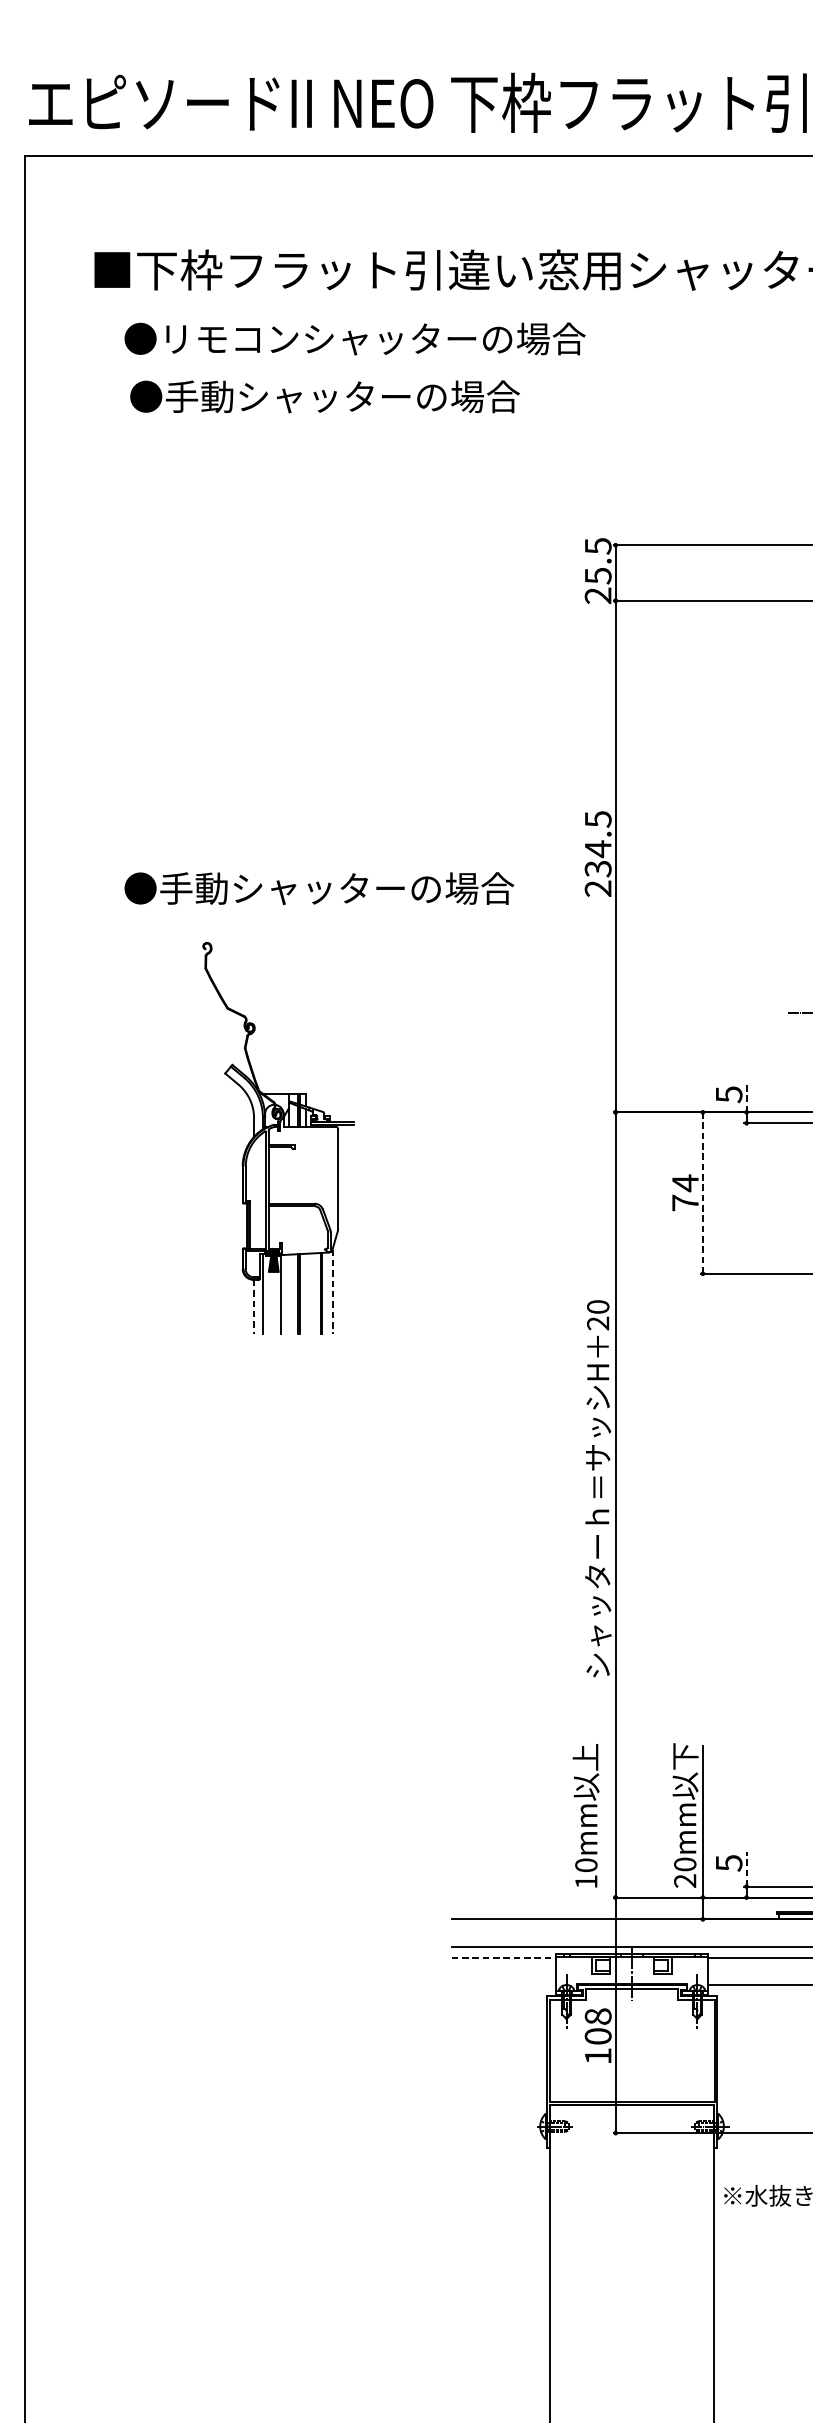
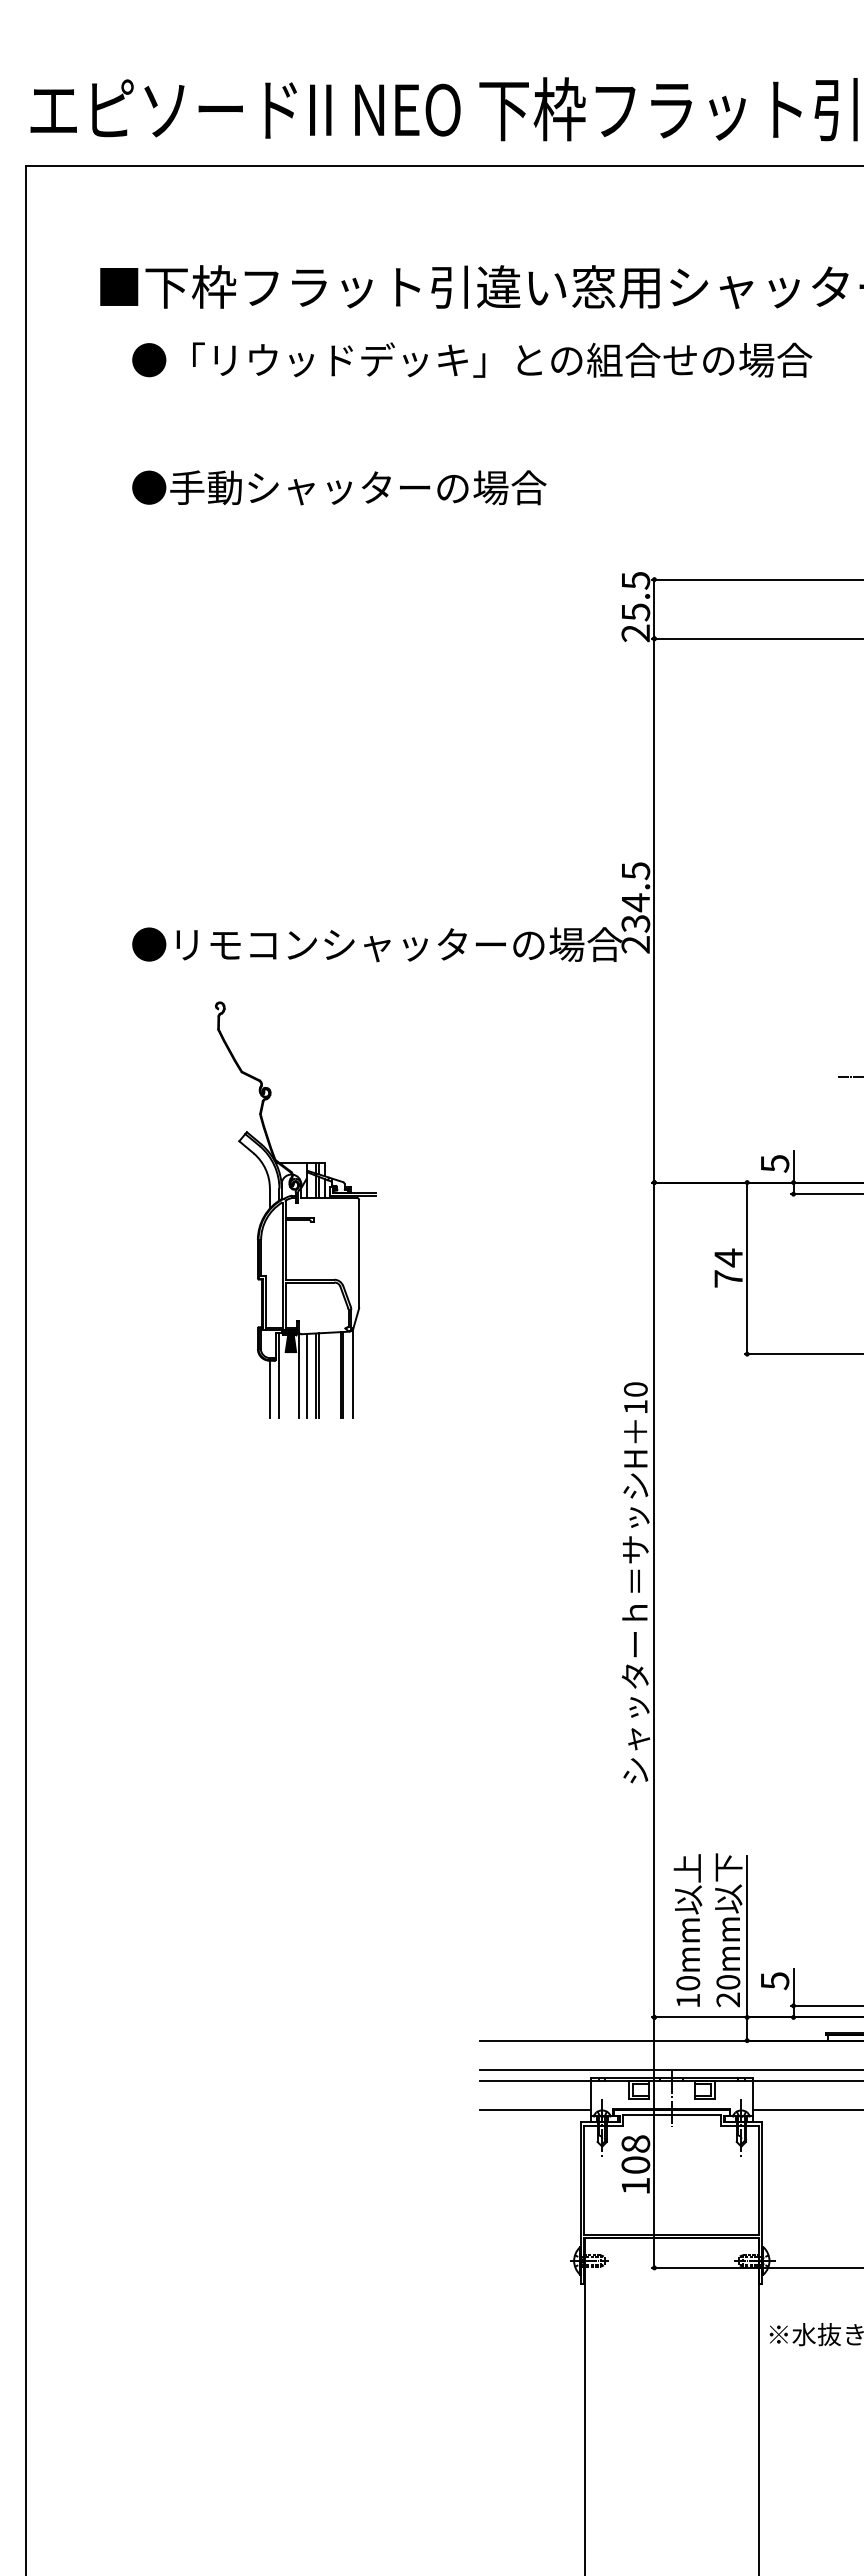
text: (465, 338) -> (494, 359), ●リモコンシャッターの場合 -> ●「リウッドデッキ」との組合せの場合
text: (325, 396) -> (339, 487), moved
text: (373, 888) -> (396, 944), ●手動シャッターの場合 -> ●リモコンシャッターの場合
line: (746, 1097) -> (793, 1166), dashed -> solid
line: (703, 1193) -> (747, 1268), dashed -> solid
line: (332, 1291) -> (353, 1373), dashed -> solid
line: (288, 1294) -> (306, 1376), added
line: (253, 1306) -> (269, 1389), dashed -> solid
text: (597, 1322) -> (635, 1406), 20 -> 10
text: (585, 1815) -> (687, 1930), moved
line: (746, 1869) -> (793, 1987), dashed -> solid
line: (503, 1957) -> (535, 2081), dashed -> solid
line: (503, 1985) -> (535, 2110), added

